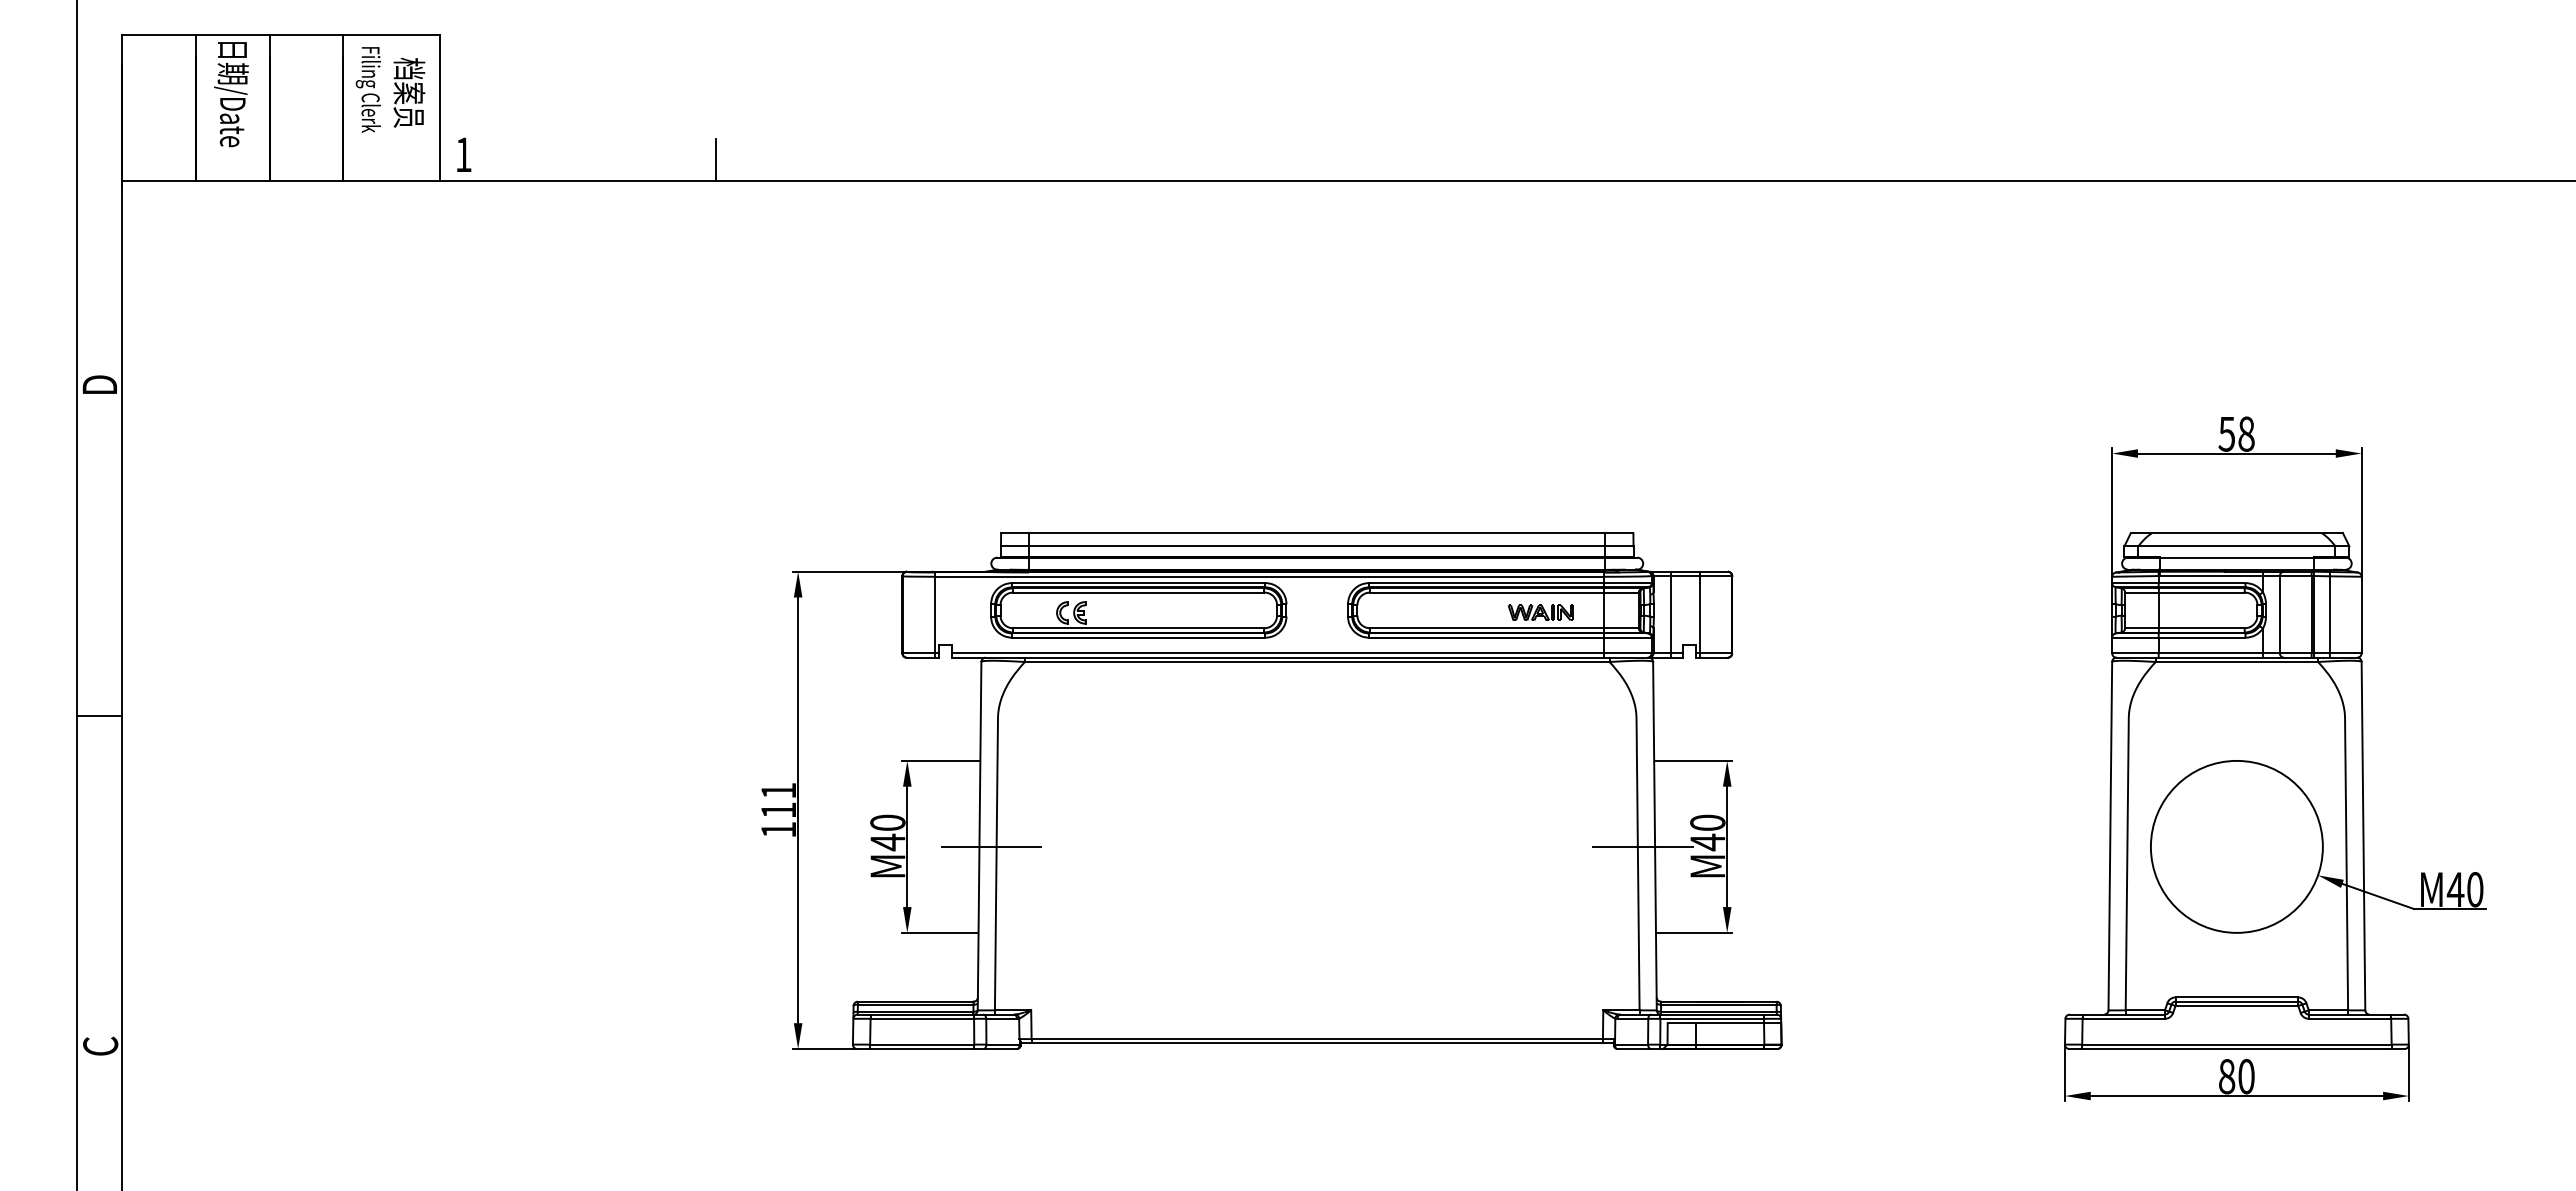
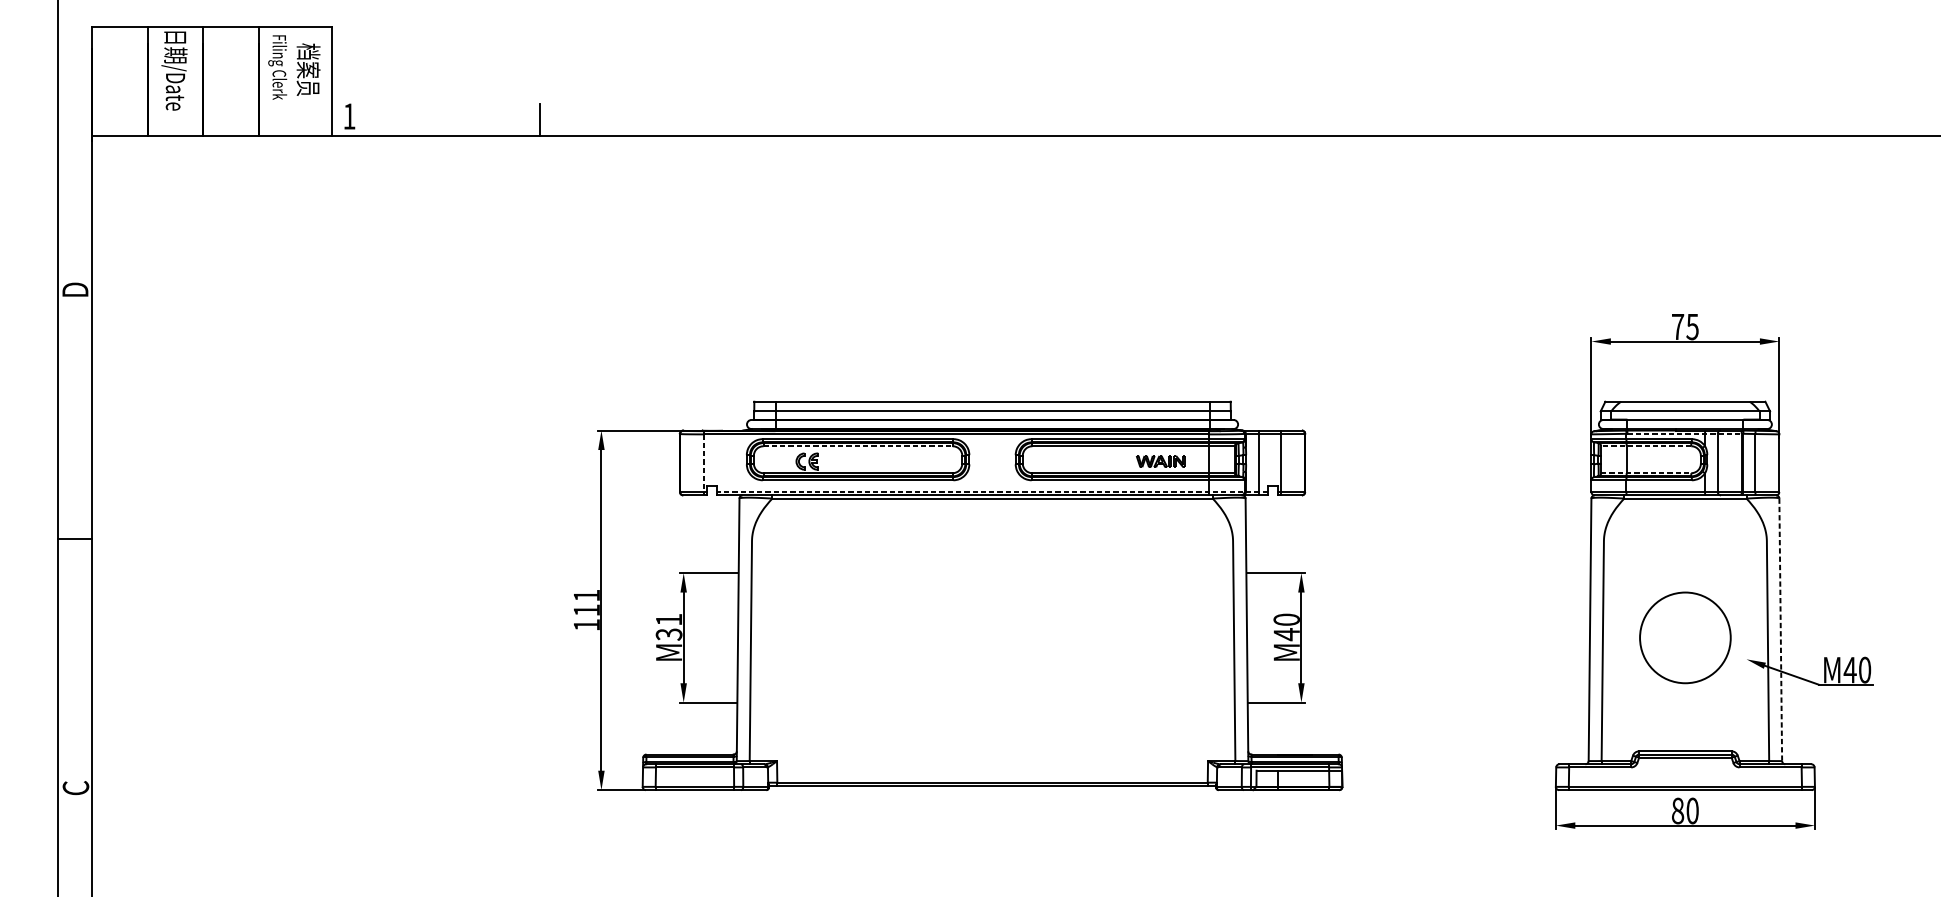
text: (2236, 433) -> (1685, 326), 58 -> 75
line: (2236, 576) -> (1685, 434), solid -> dashed
line: (1138, 592) -> (857, 446), solid -> dashed
line: (2184, 592) -> (1645, 446), solid -> dashed
line: (934, 617) -> (704, 465), solid -> dashed
line: (2184, 628) -> (1645, 473), solid -> dashed
line: (1316, 653) -> (991, 492), solid -> dashed
text: (887, 832) -> (668, 627), M40 -> M31
line: (2363, 836) -> (1780, 630), solid -> dashed
line: (991, 846) -> (747, 637), removed
line: (1642, 846) -> (1237, 637), removed
circle: (2236, 846) -> (1685, 637), size x0.7

